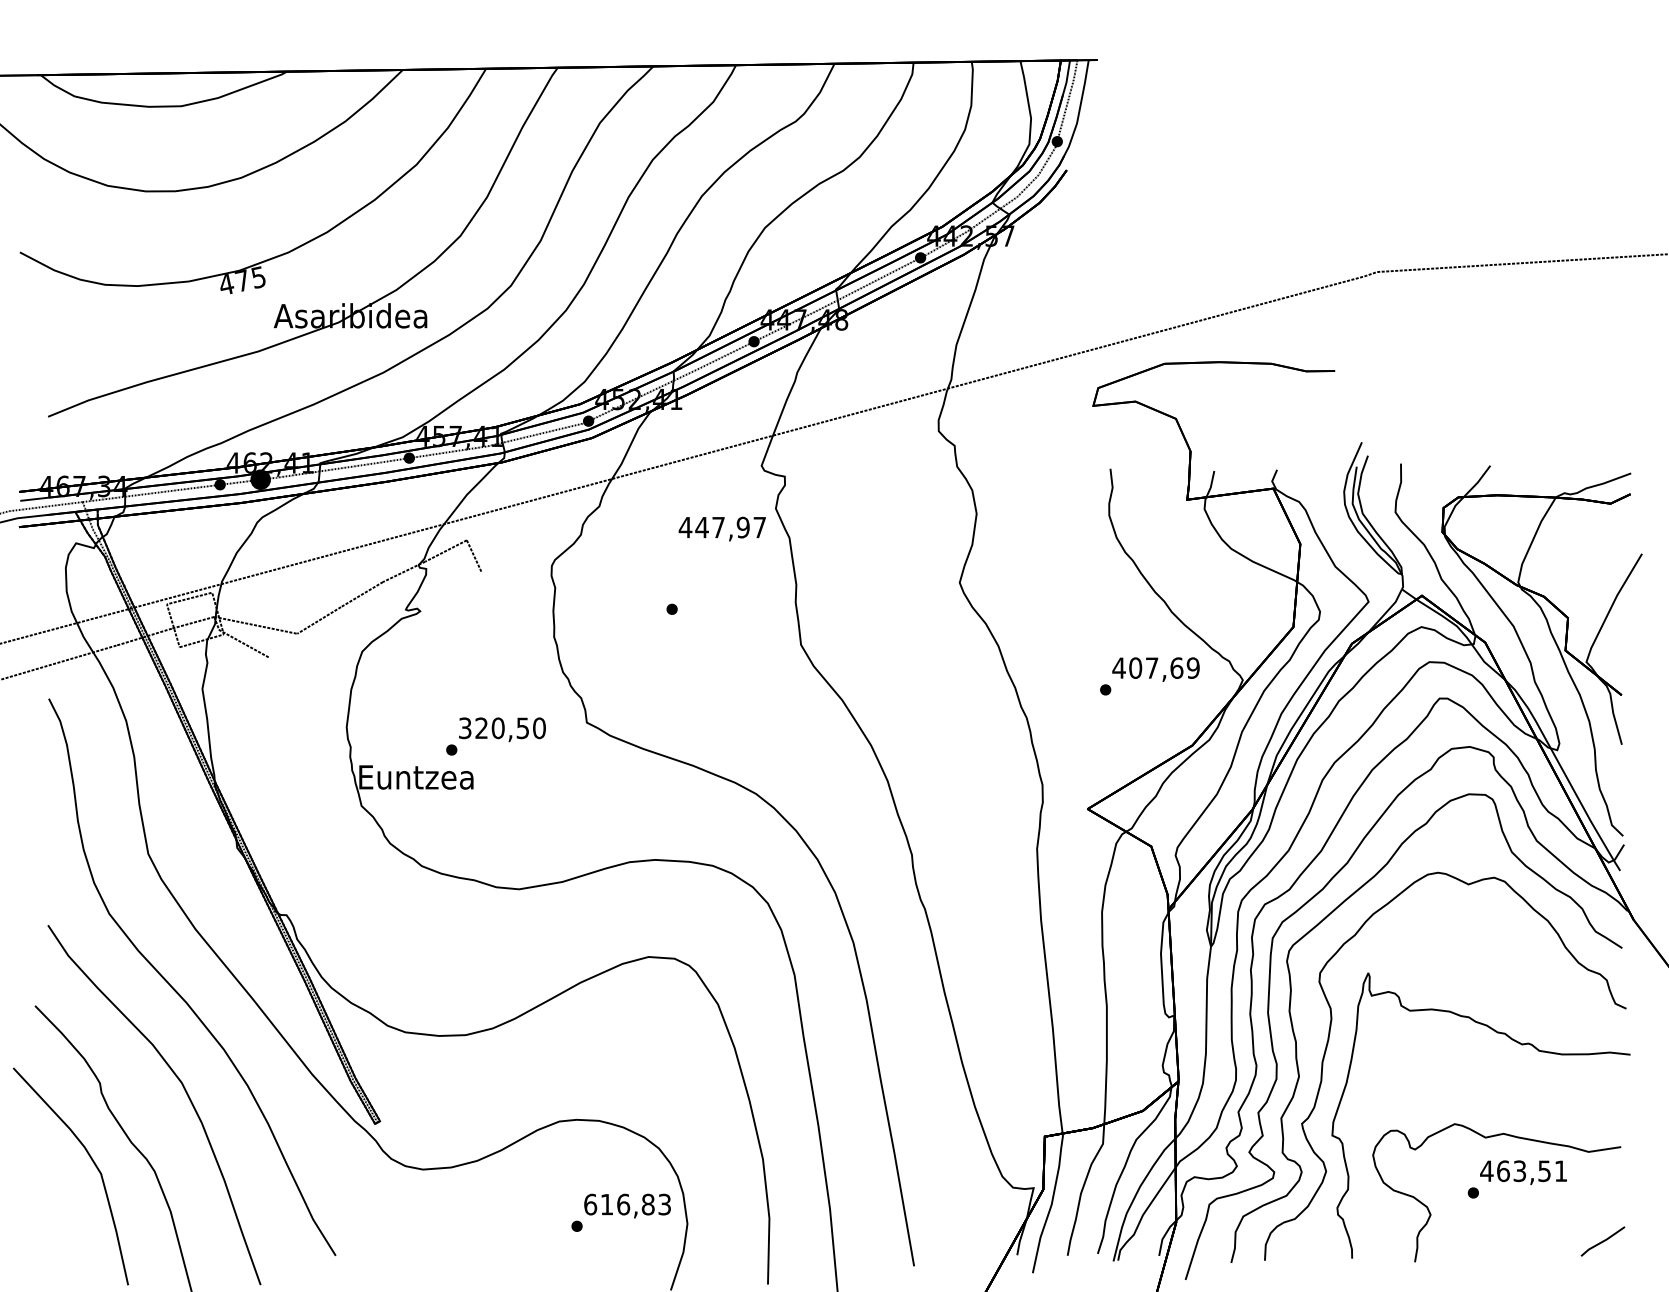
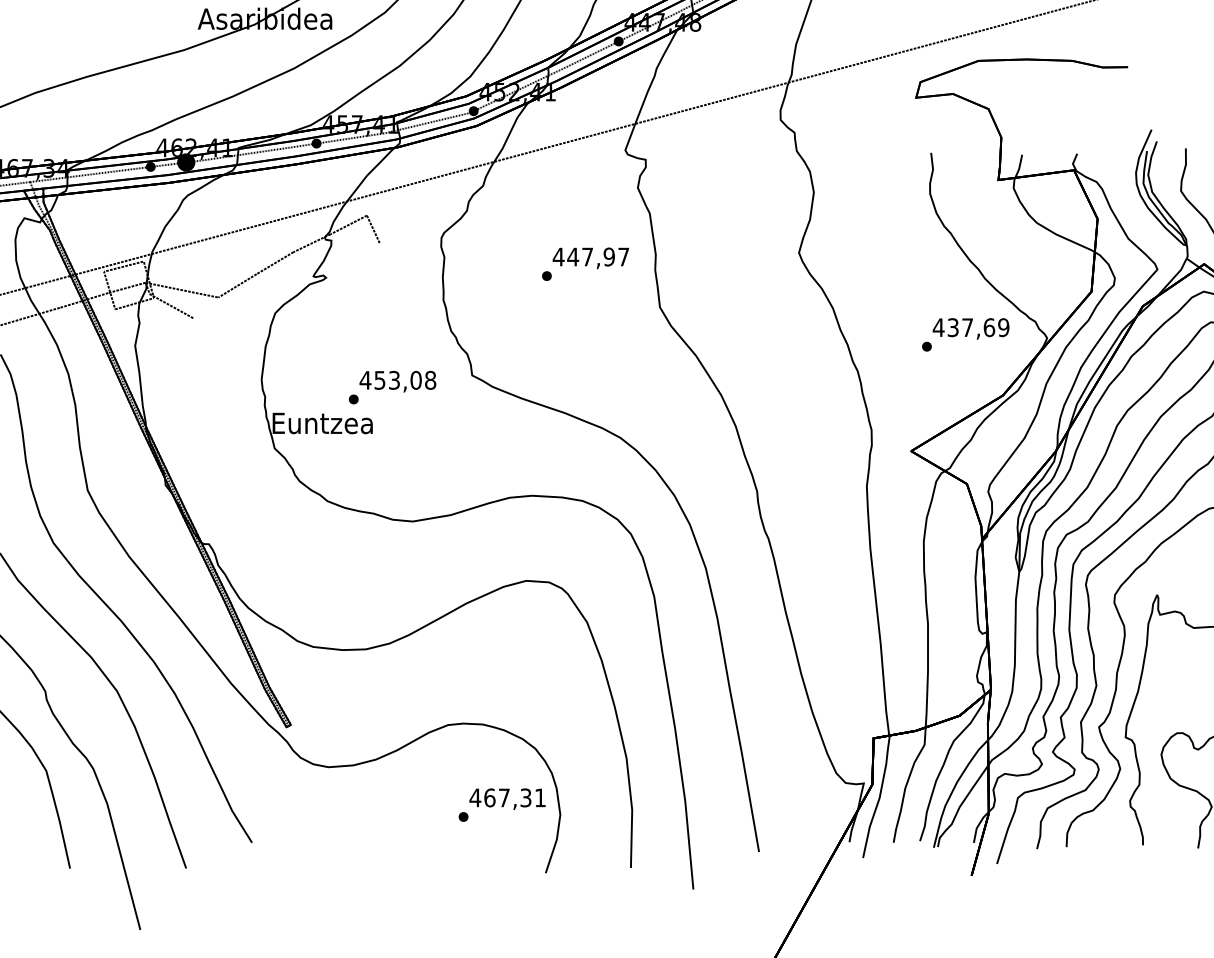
text: (721, 528) -> (590, 257), moved
text: (1135, 667) -> (953, 327), 407,69 -> 437,69
text: (501, 728) -> (397, 380), 320,50 -> 453,08
text: (626, 1204) -> (506, 797), 616,83 -> 467,31

